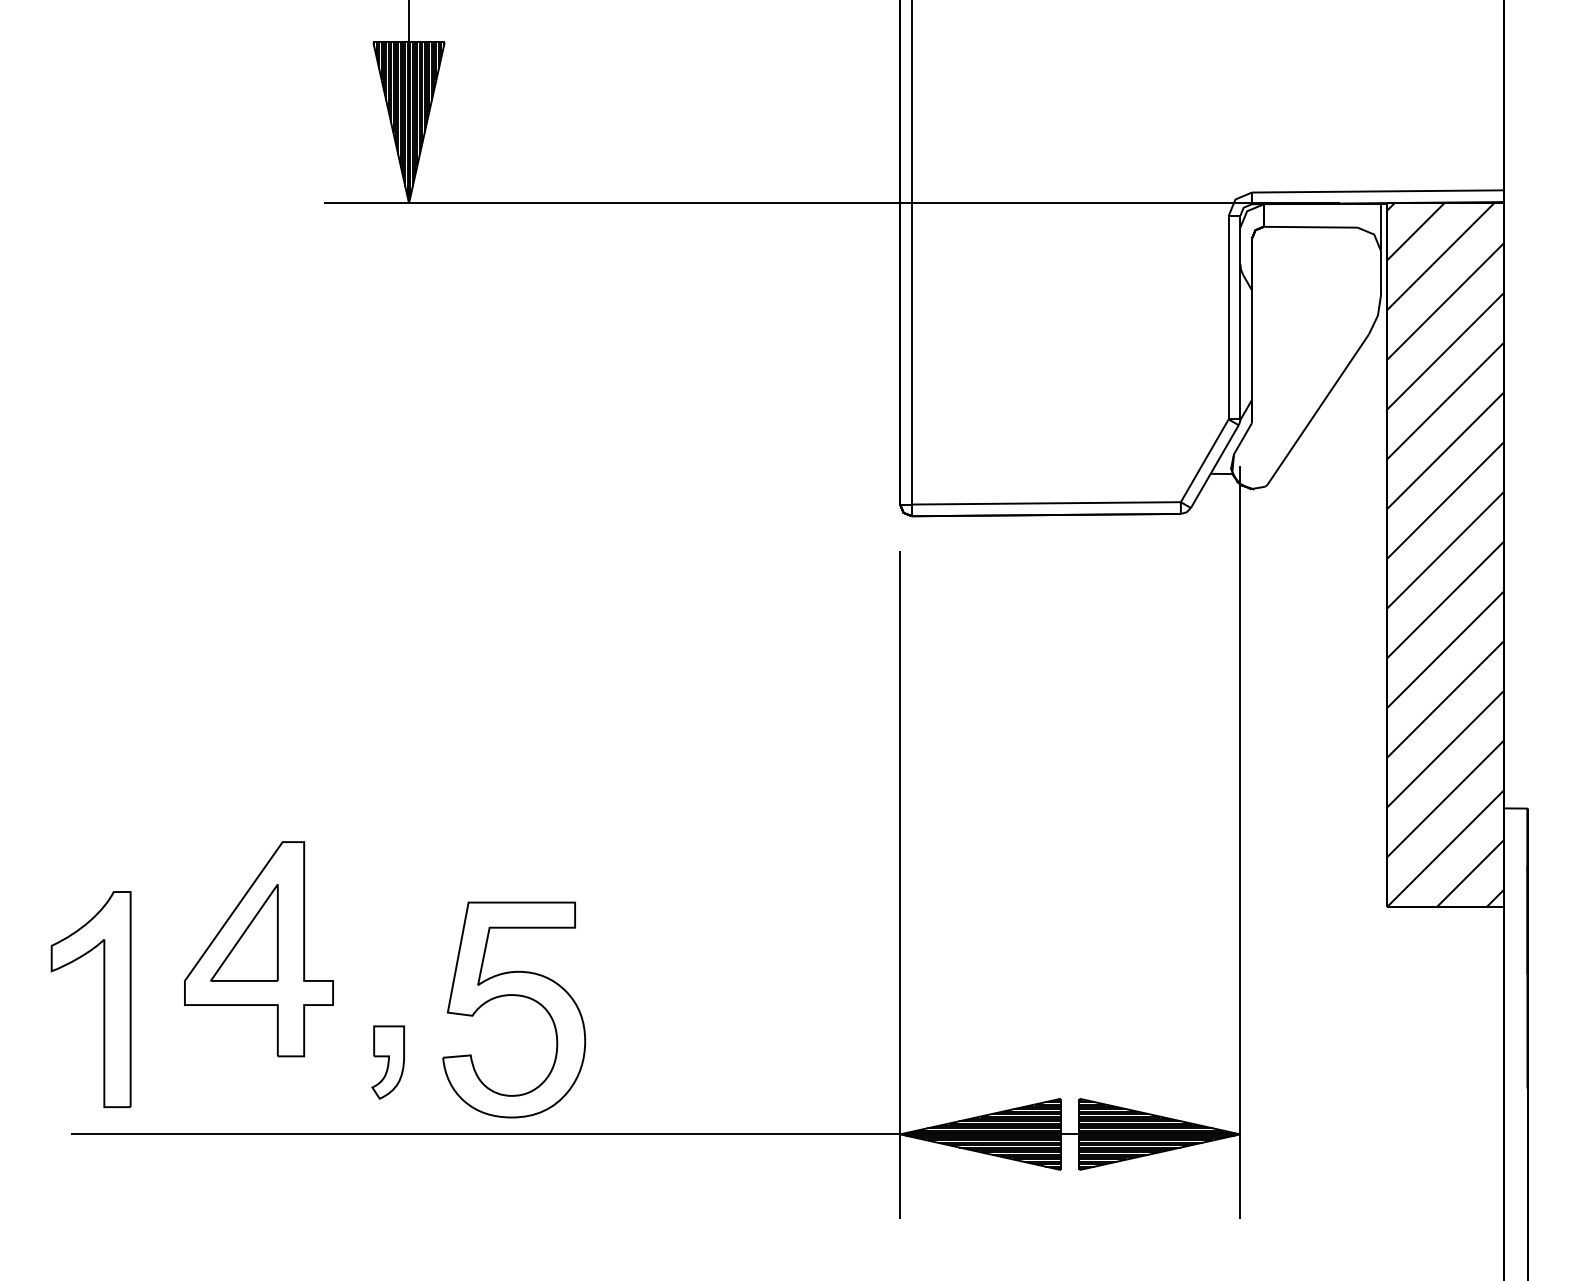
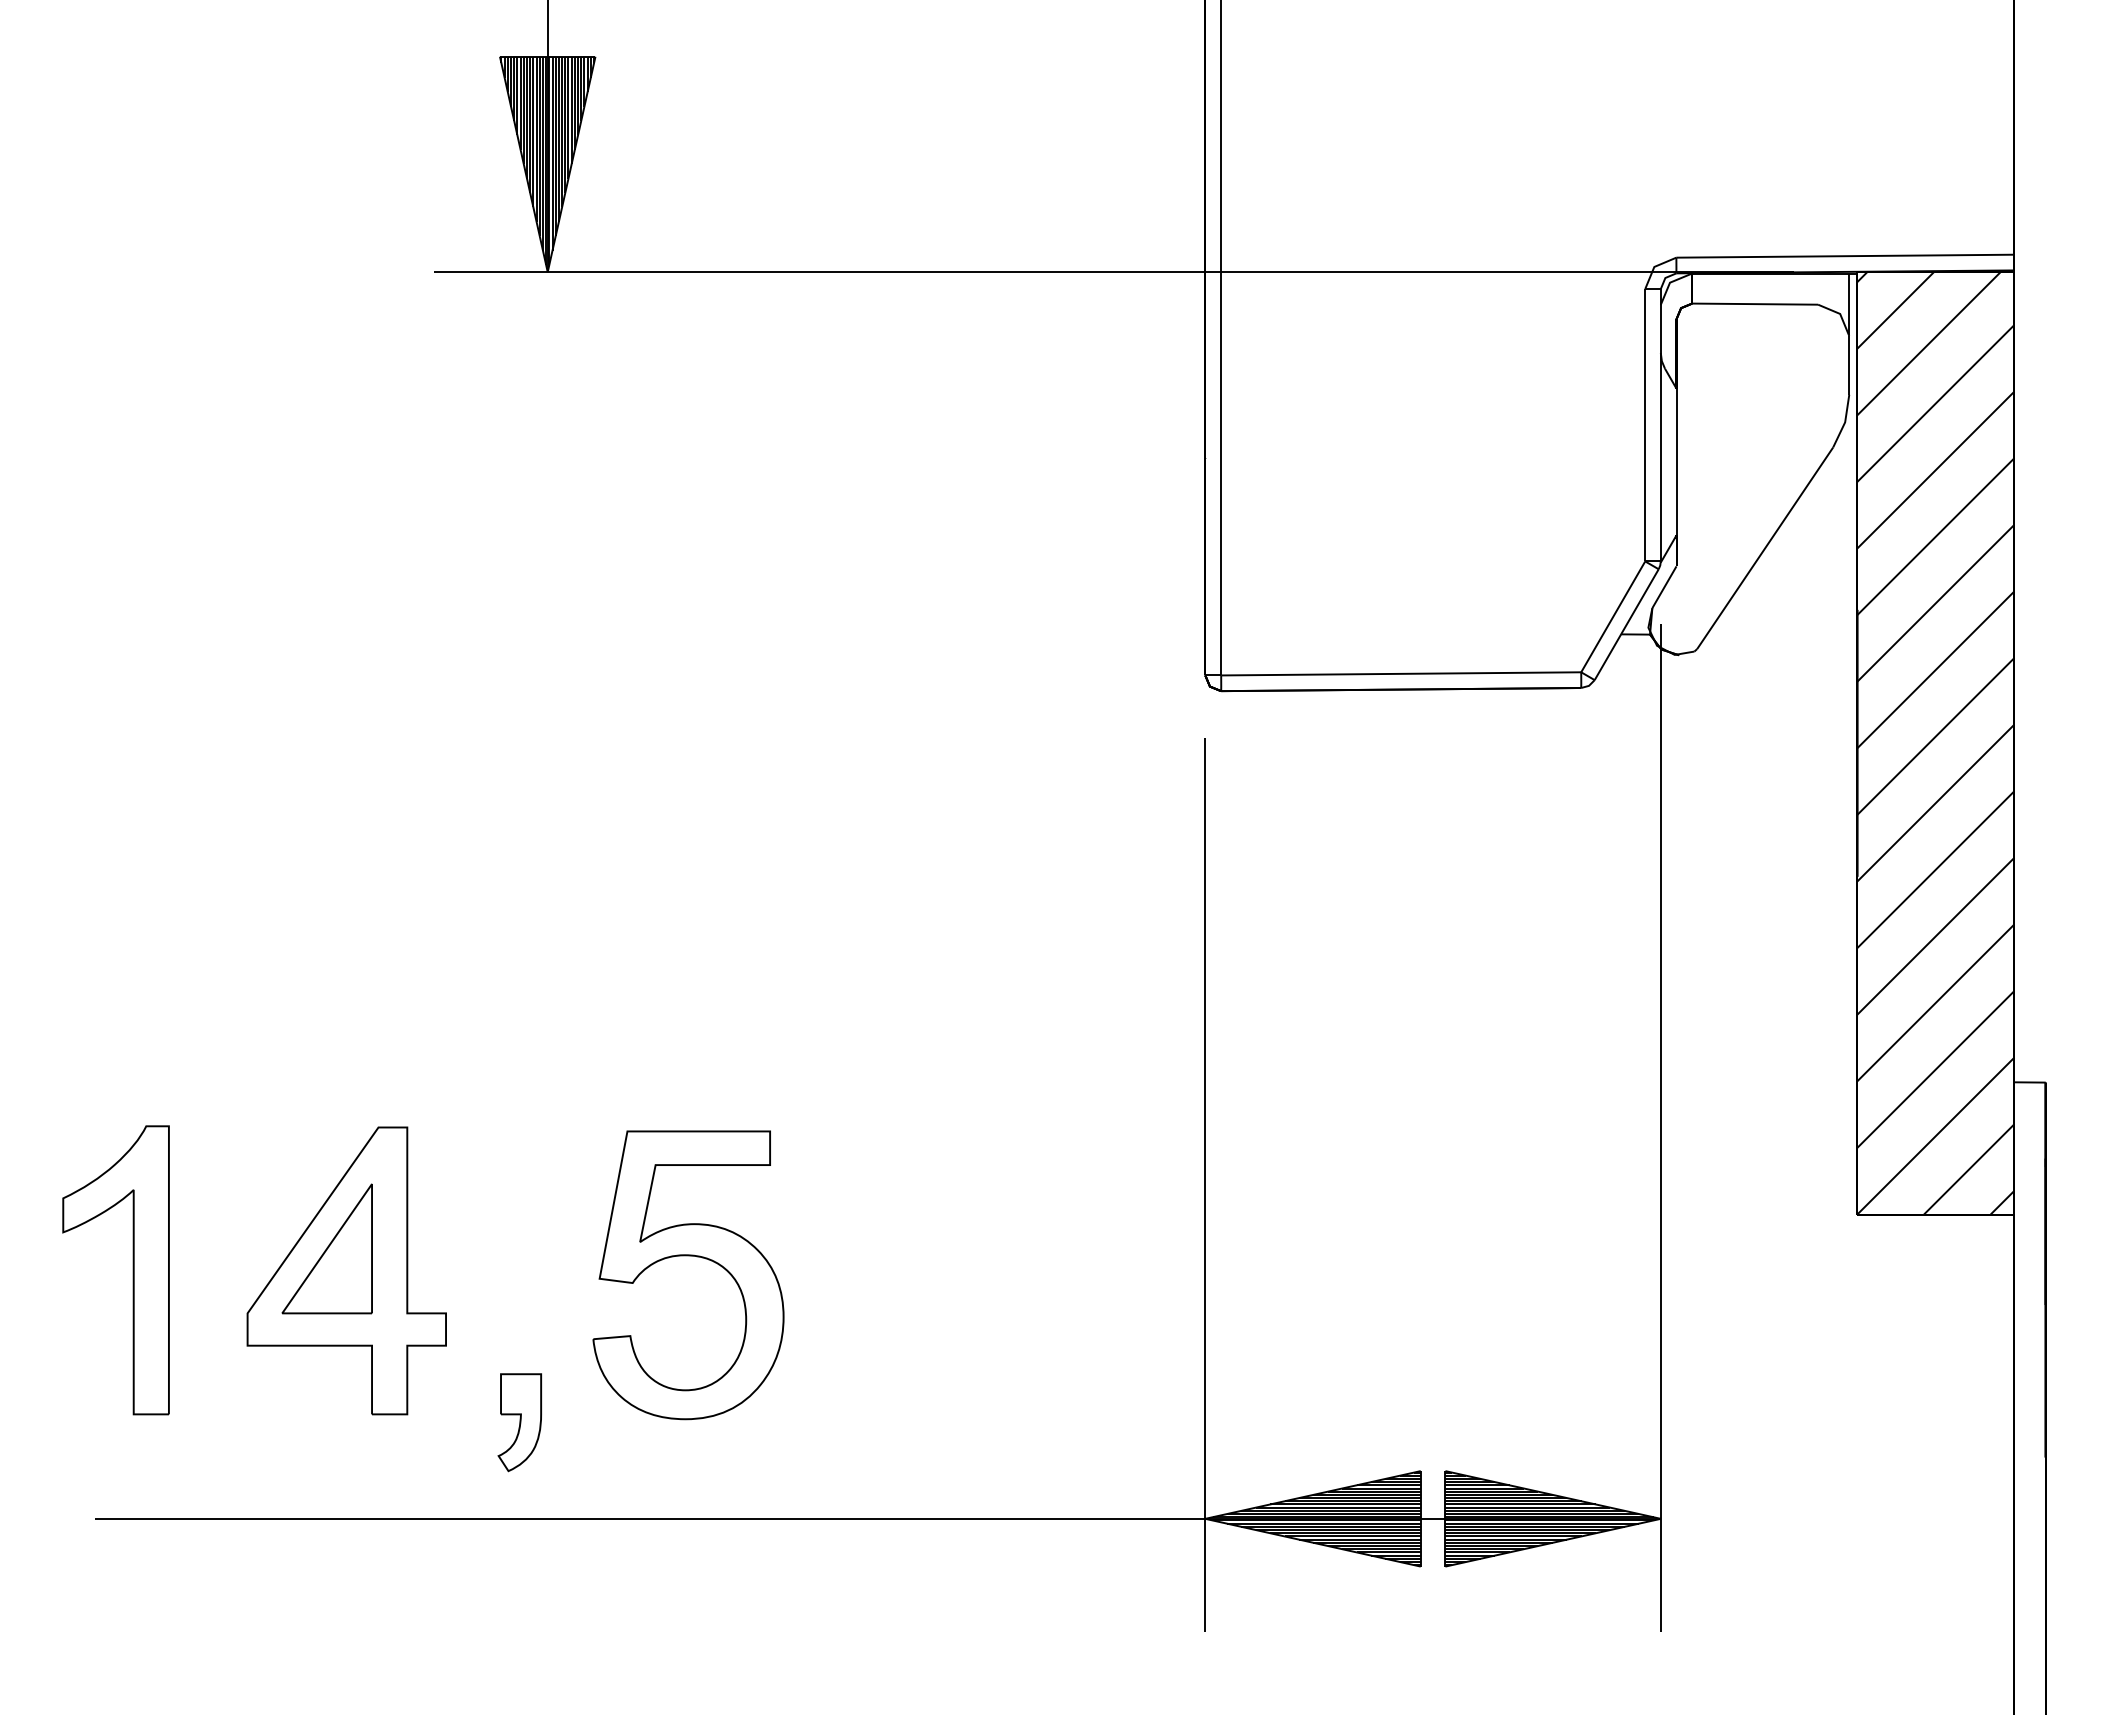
part: (514, 995) -> (688, 1256), moved
part: (103, 999) -> (132, 1270), moved

